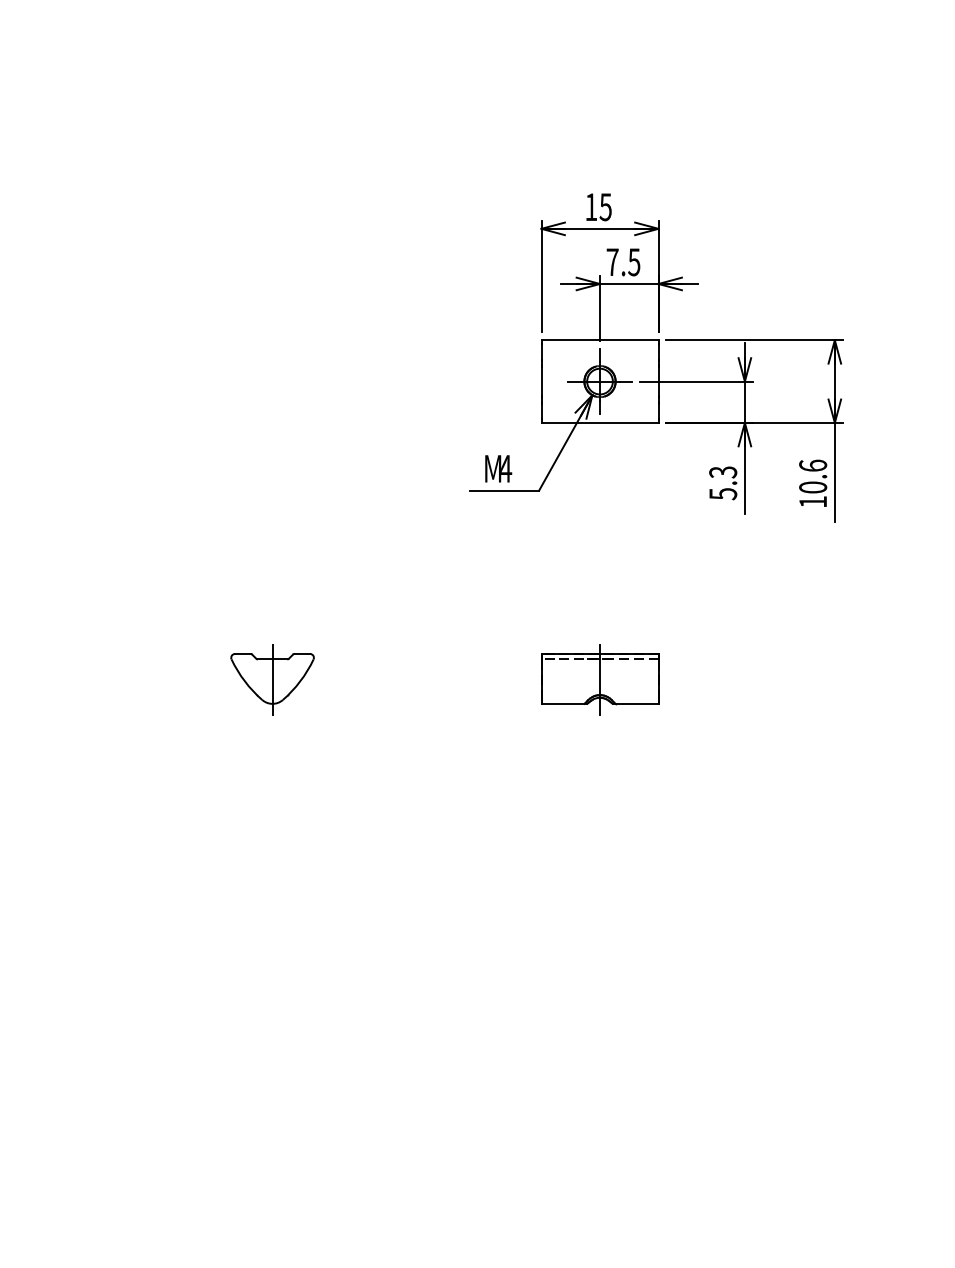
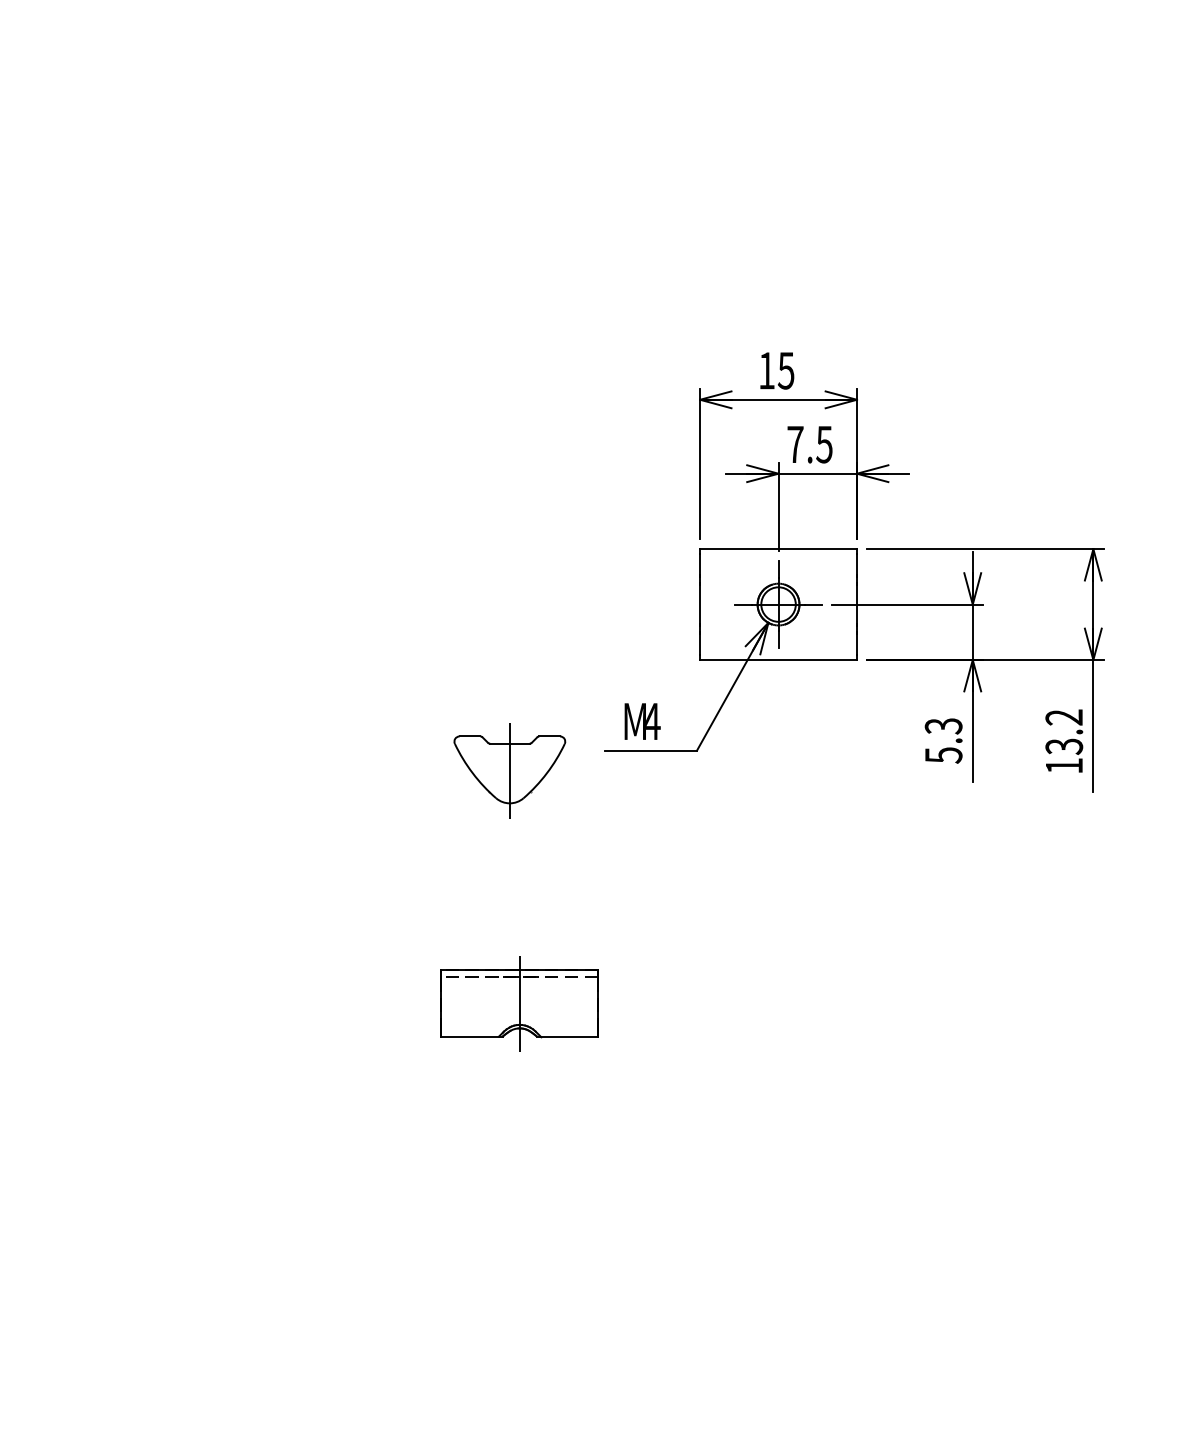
text: (813, 476) -> (1064, 731), 10.6 -> 13.2
part: (272, 679) -> (509, 770), moved
part: (600, 679) -> (520, 1003), moved

